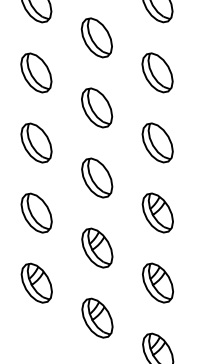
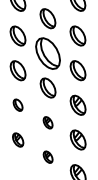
part: (95, 106) -> (47, 52), size x1.6
part: (35, 211) -> (17, 104), size x0.6
part: (95, 247) -> (47, 122), size x0.6
part: (35, 282) -> (17, 139), size x0.7
part: (95, 316) -> (47, 156), size x0.6

